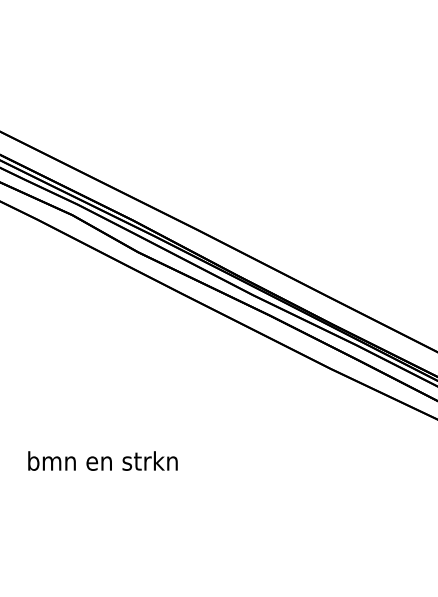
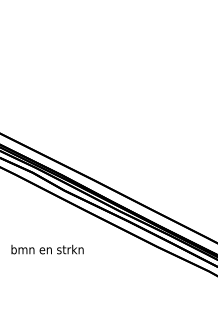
text: (102, 460) -> (47, 249), moved

